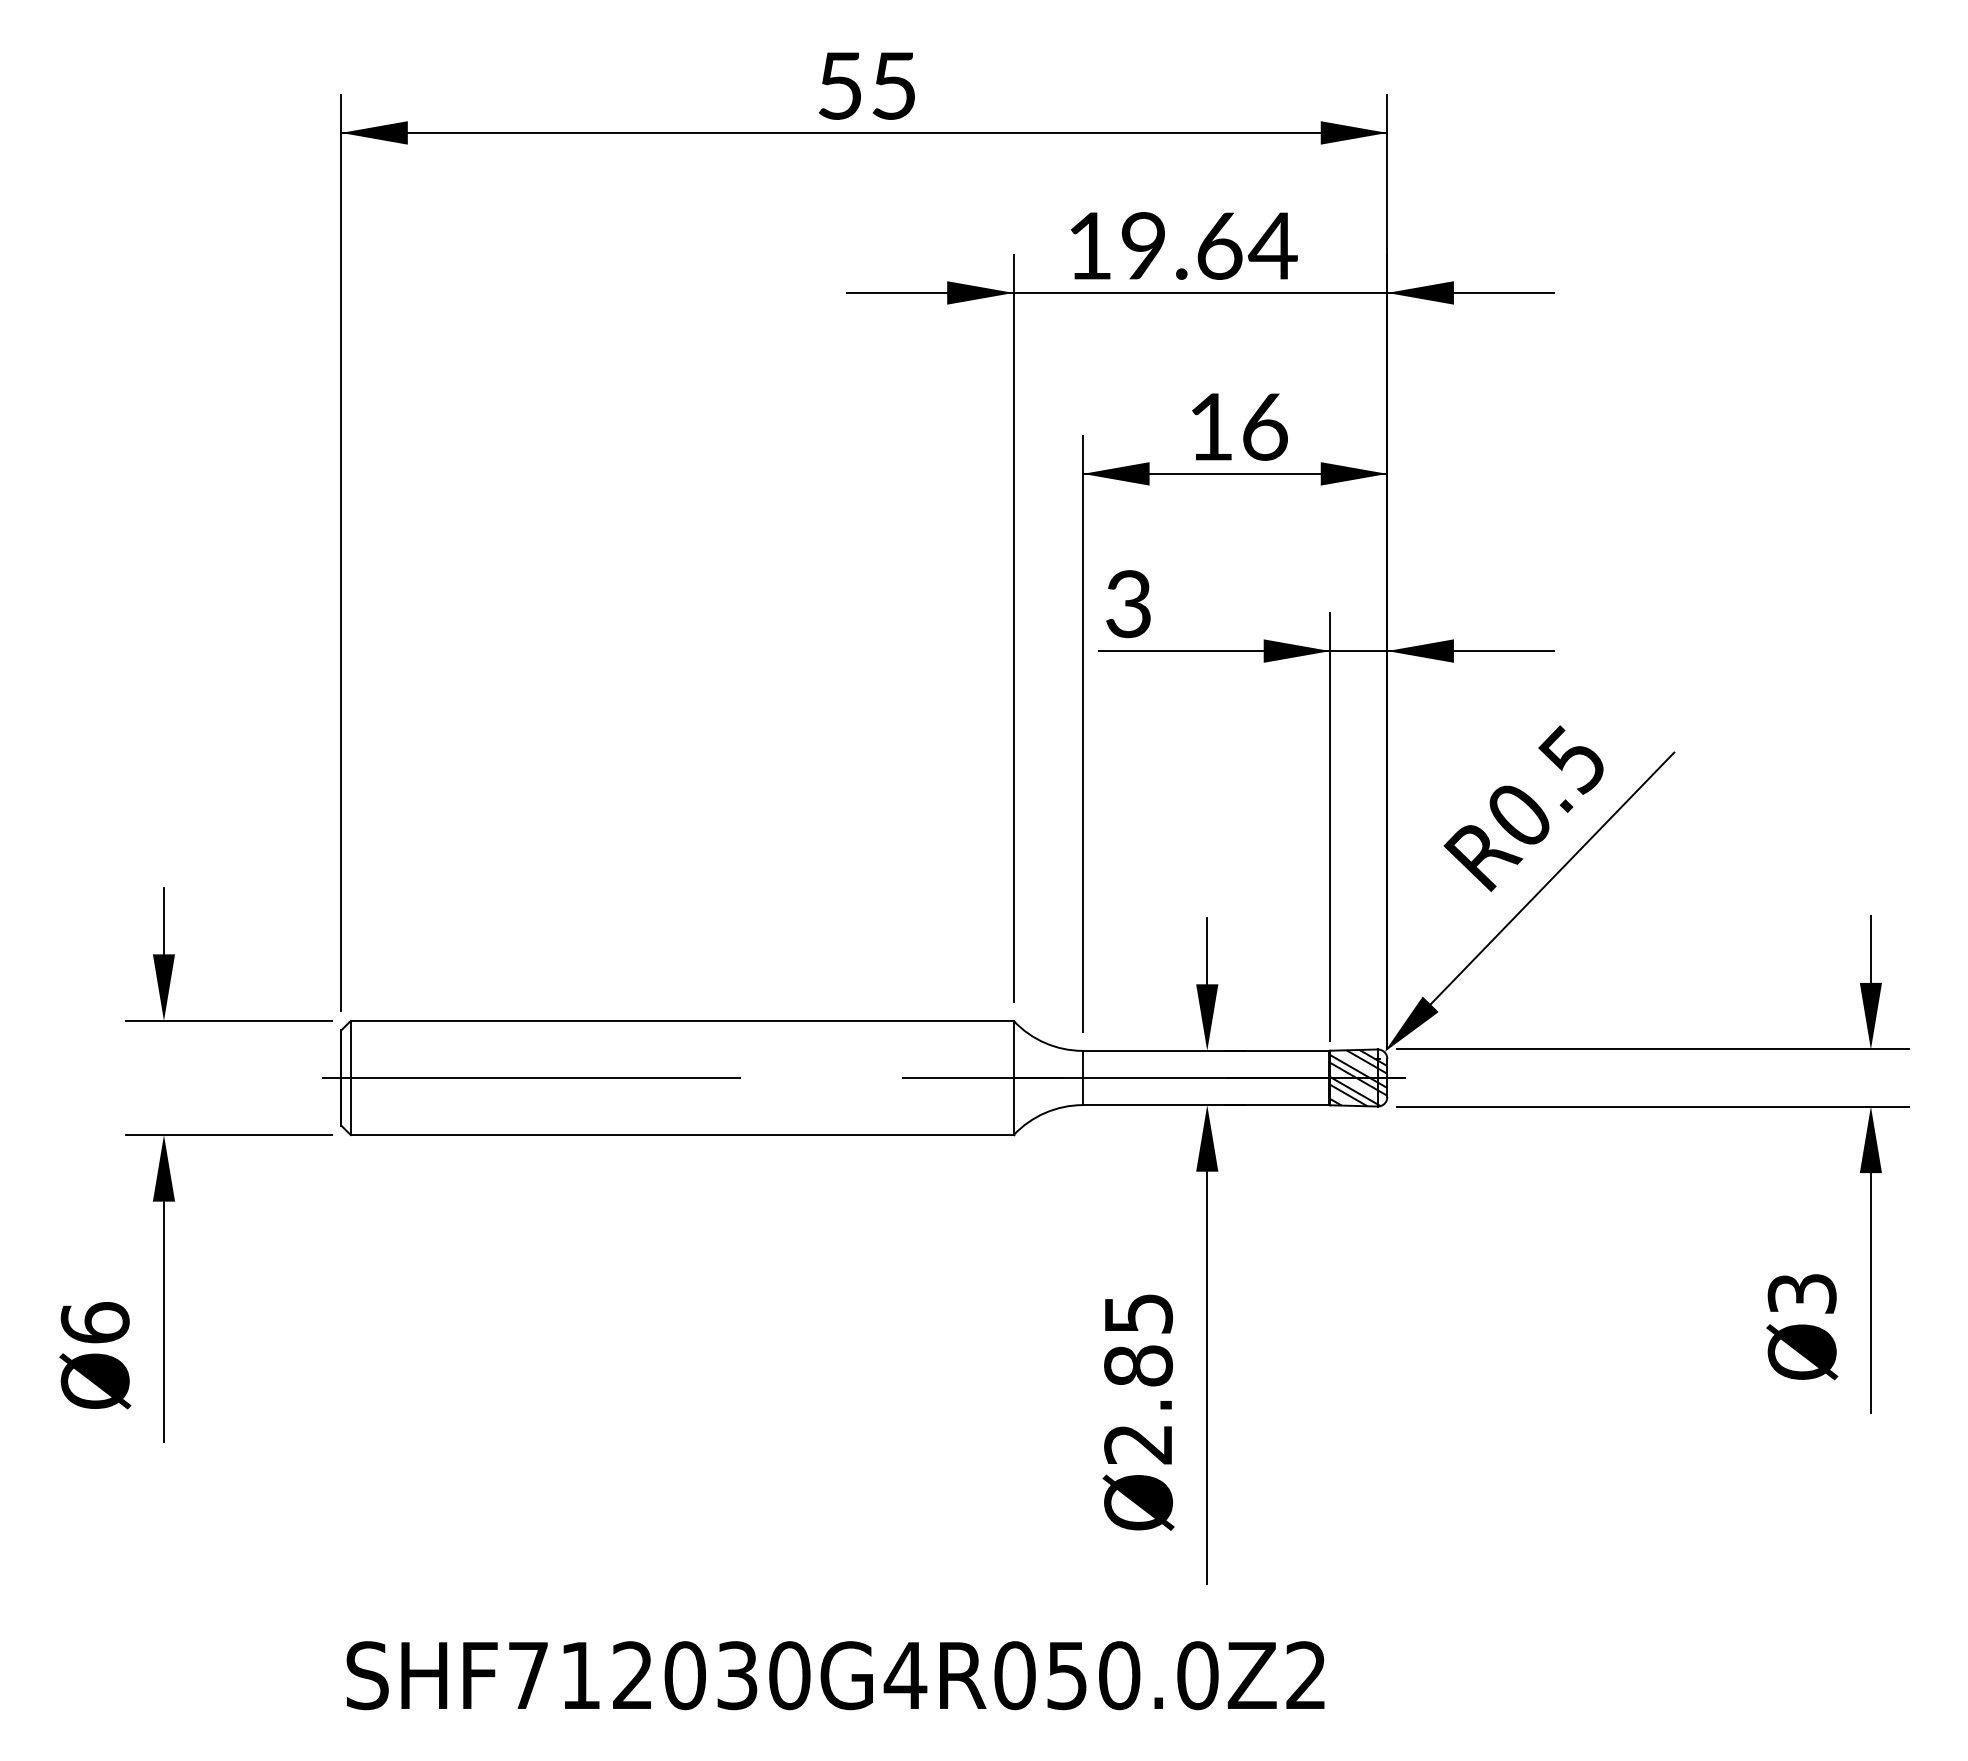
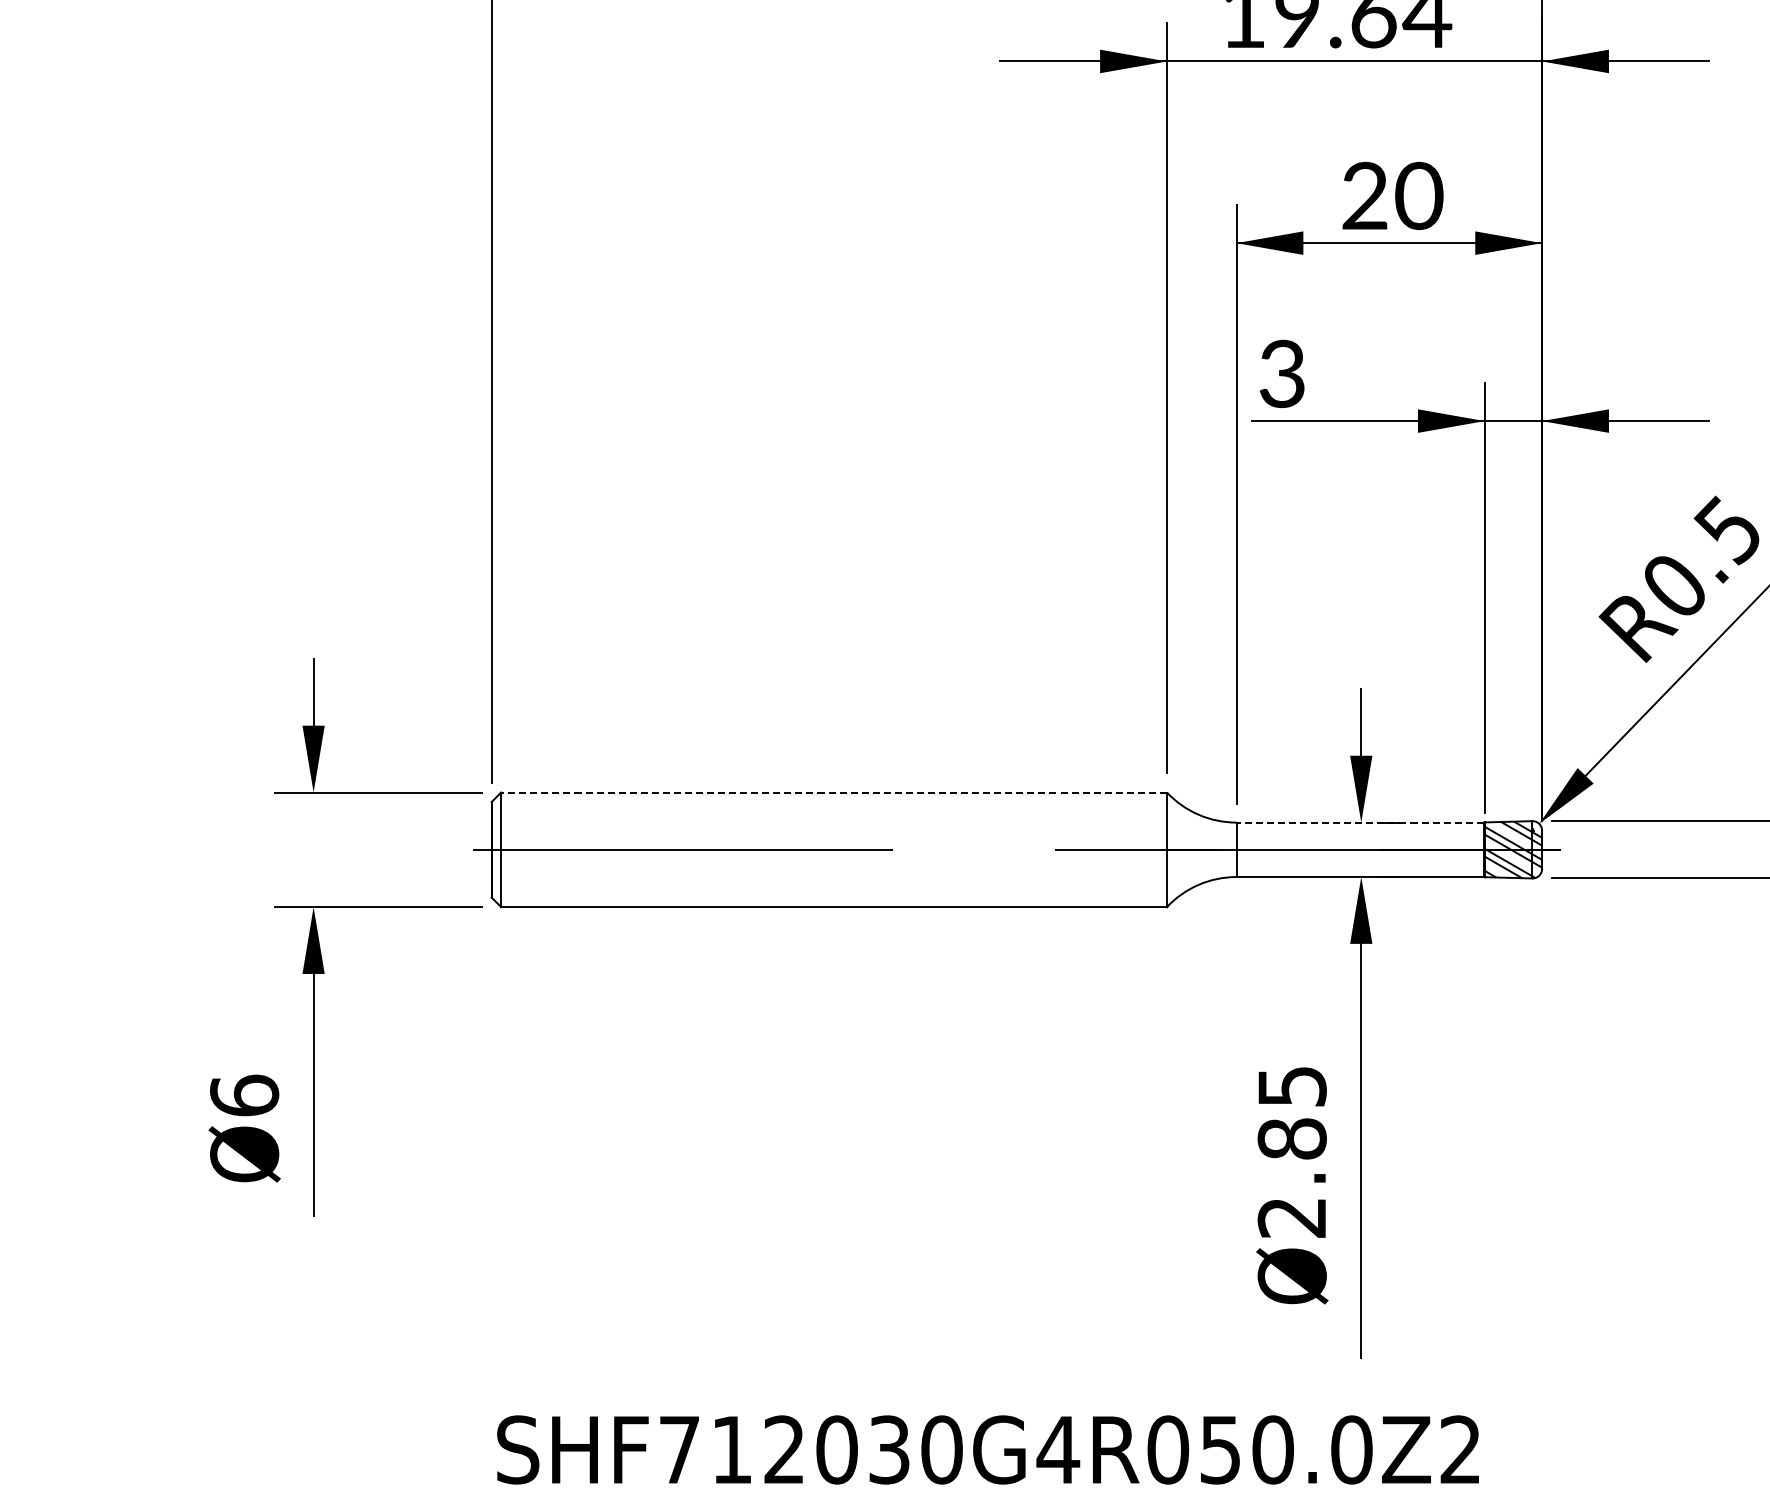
text: (1238, 426) -> (1392, 195), 16 -> 20
line: (681, 1020) -> (833, 792), solid -> dashed
line: (1205, 1050) -> (1359, 822), solid -> dashed

